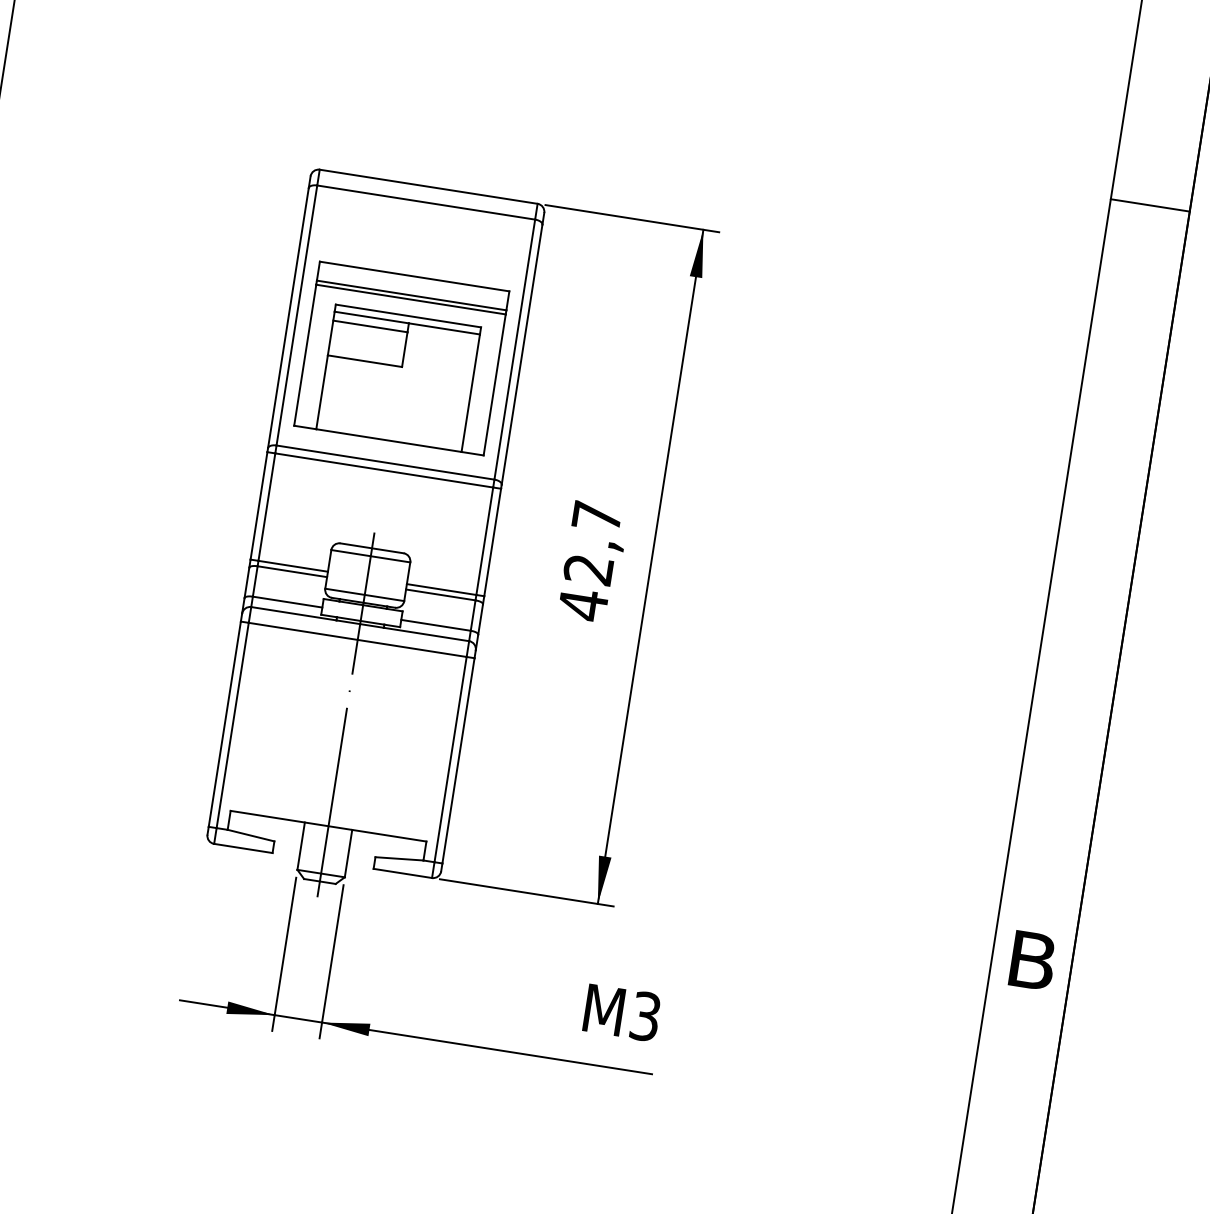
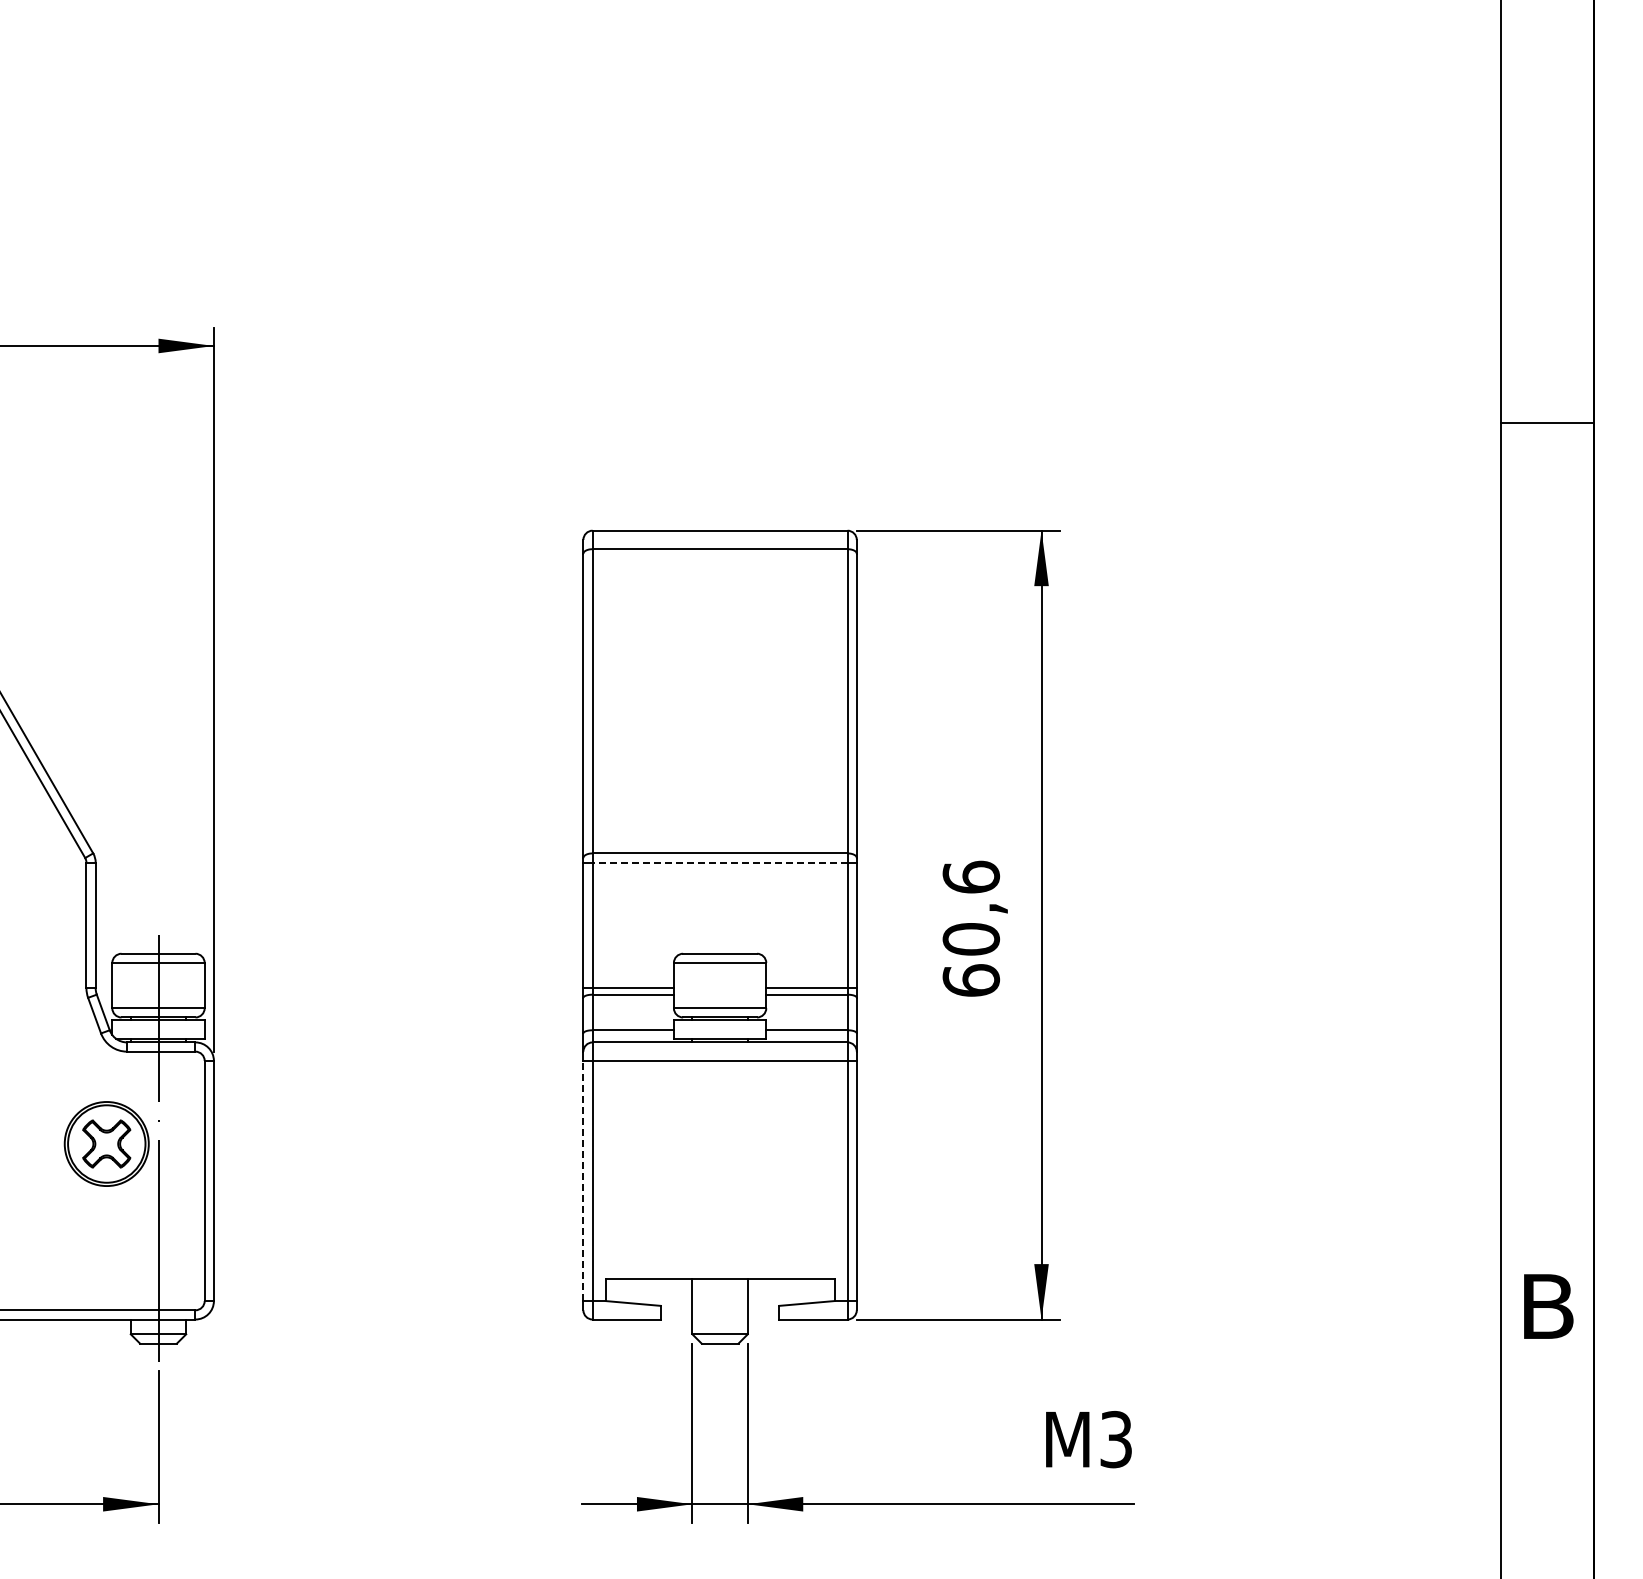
part: (401, 358) -> (719, 731), removed
line: (383, 470) -> (719, 862), solid -> dashed
text: (590, 561) -> (971, 929), 42,7 -> 60,6
line: (346, 714) -> (720, 1148), removed
line: (224, 723) -> (583, 1180), solid -> dashed

